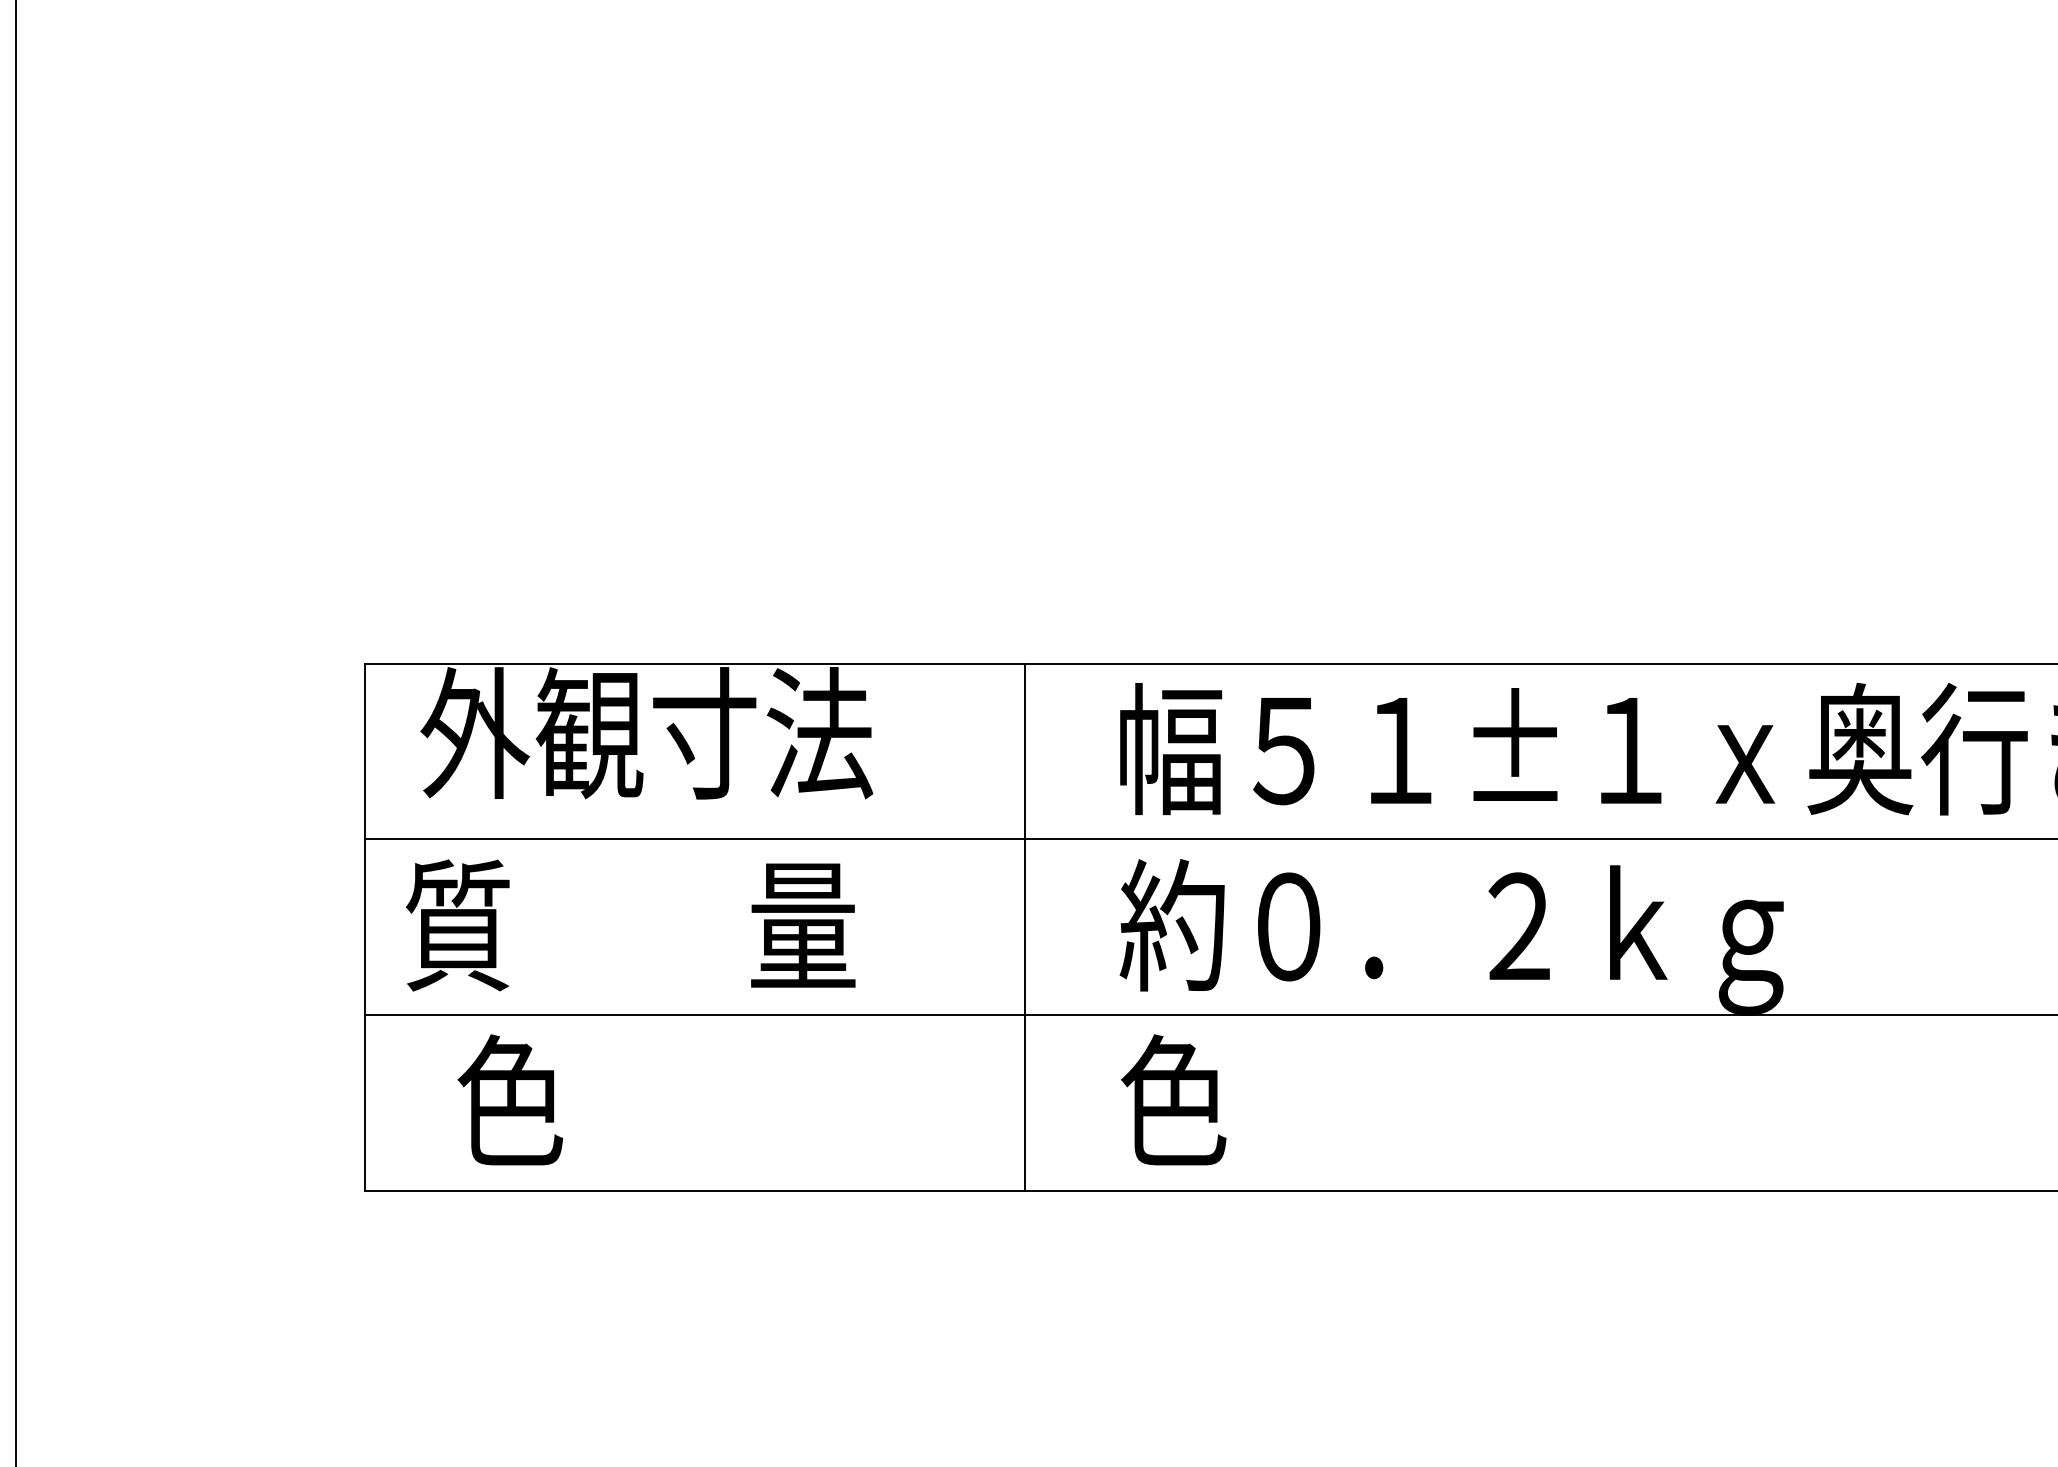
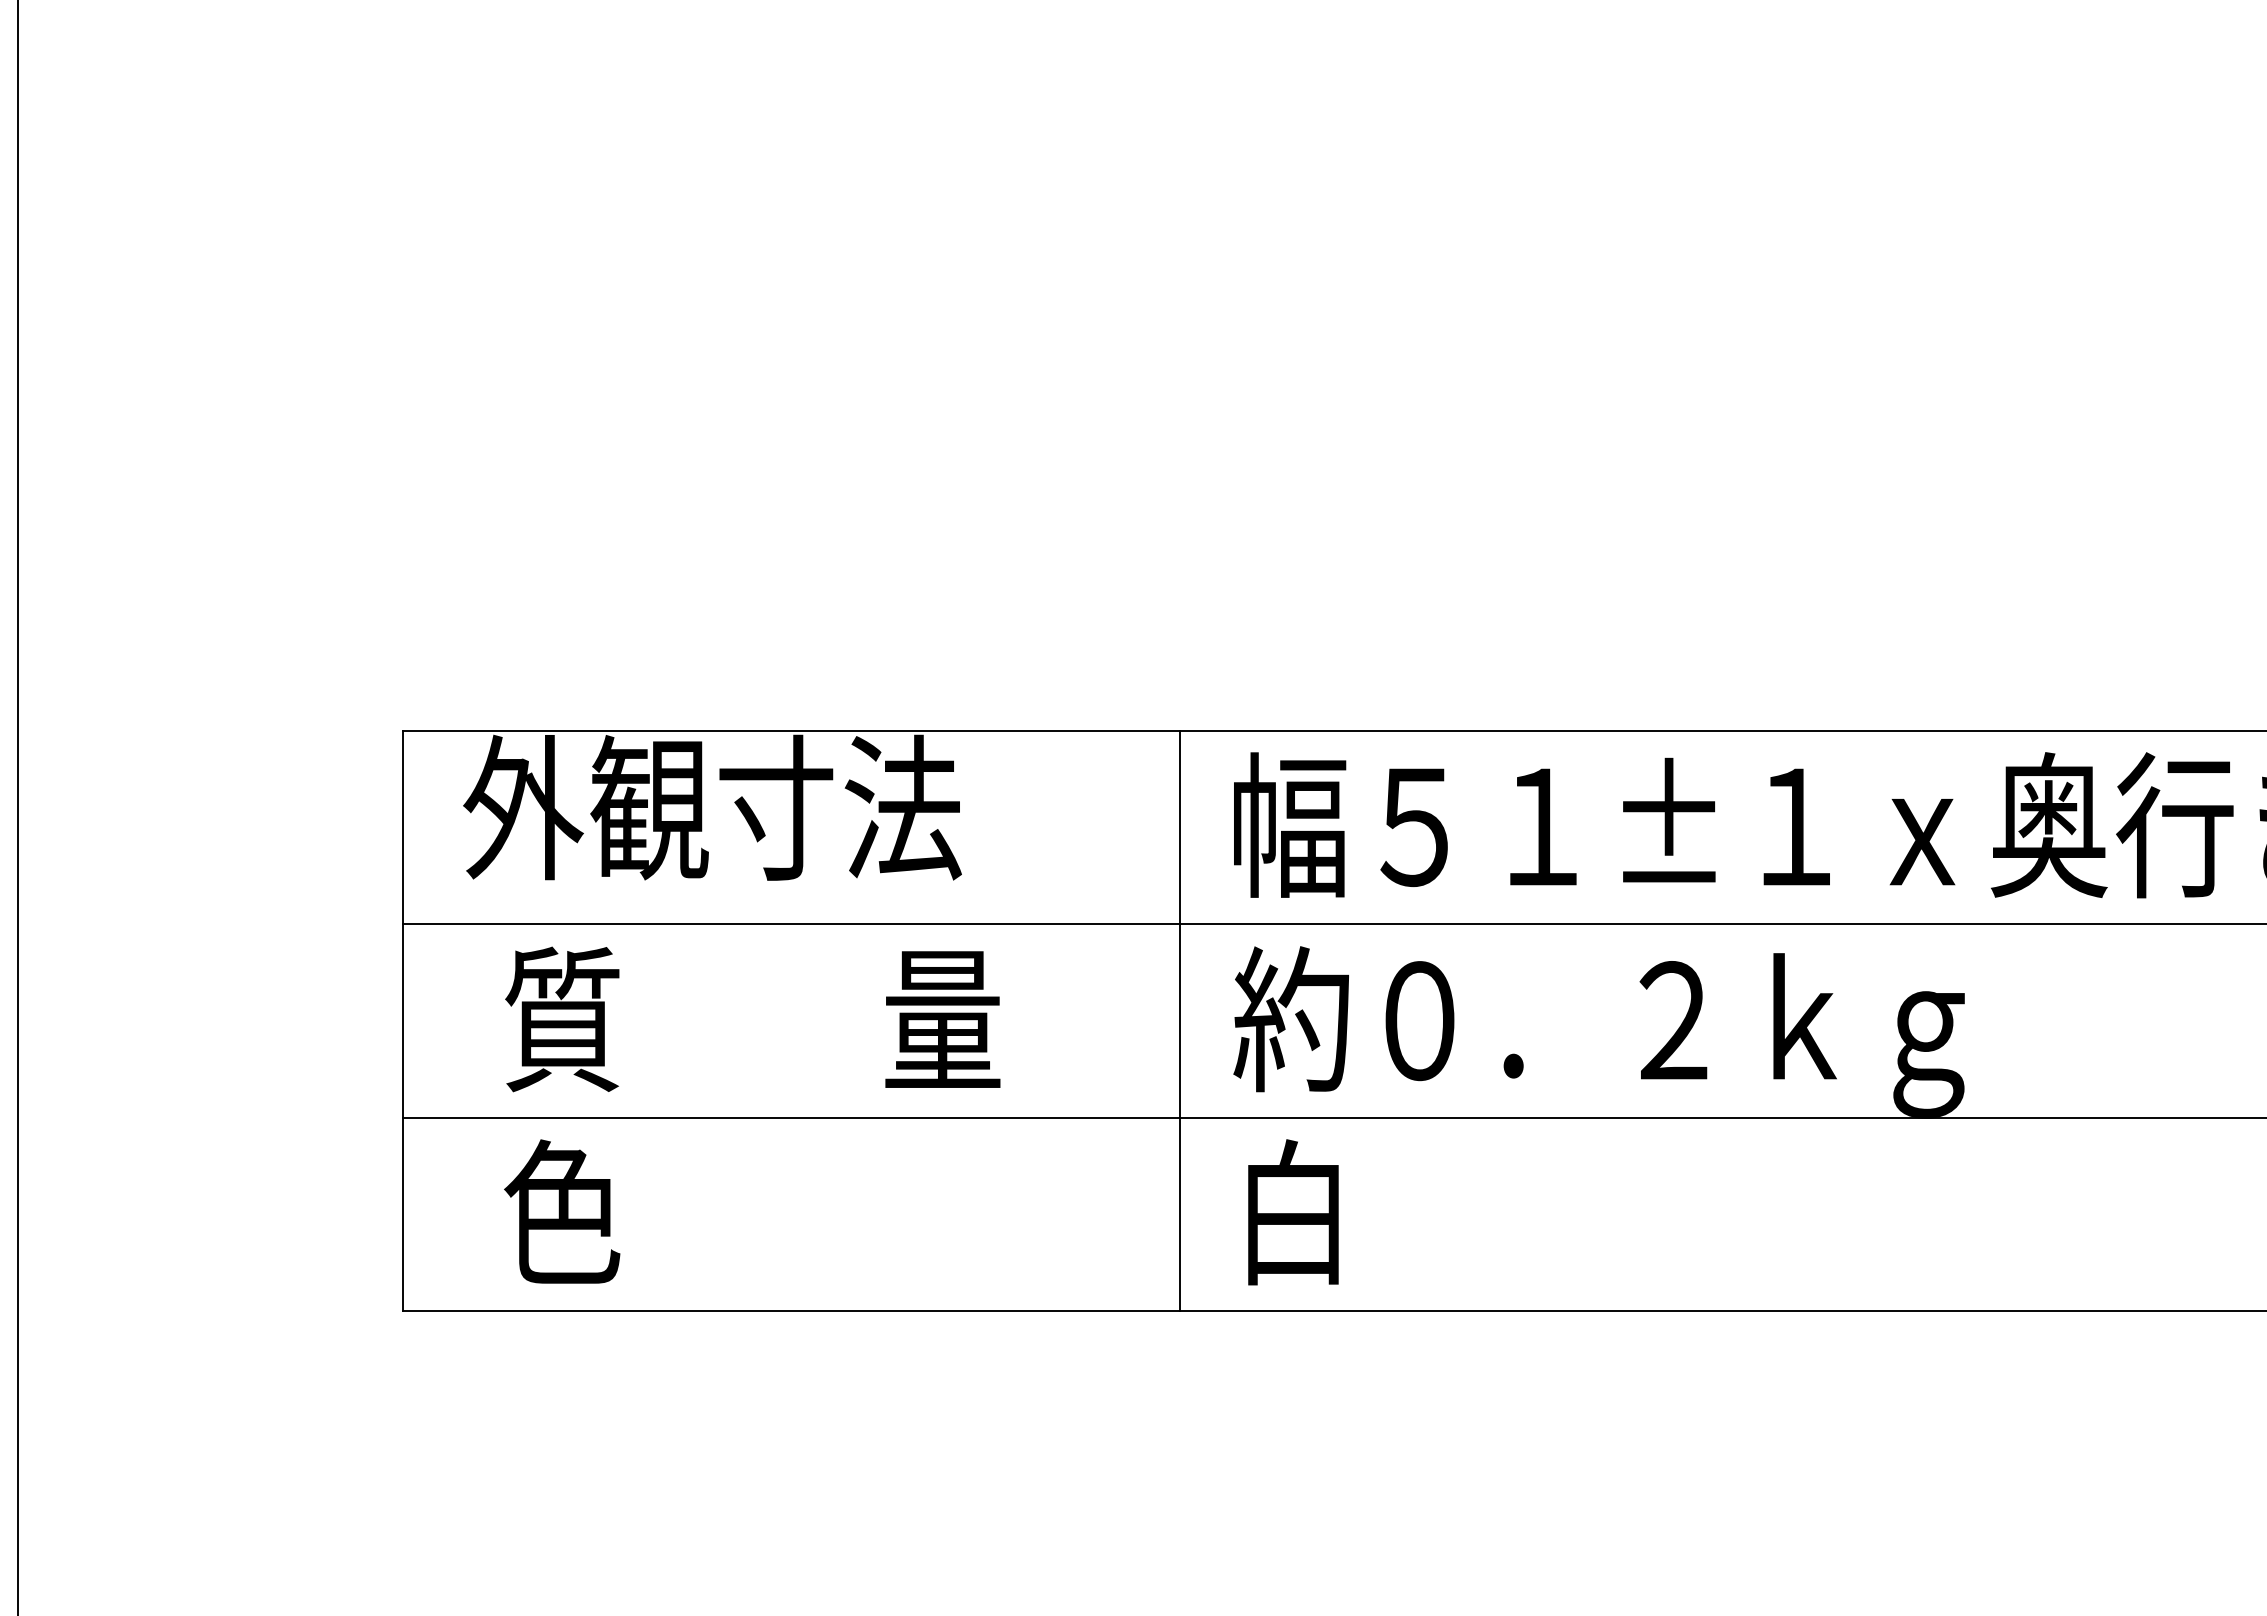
text: (630, 925) -> (752, 1019), moved
line: (1025, 926) -> (1180, 1020), moved
text: (1173, 1100) -> (1292, 1212), 色 -> 白

